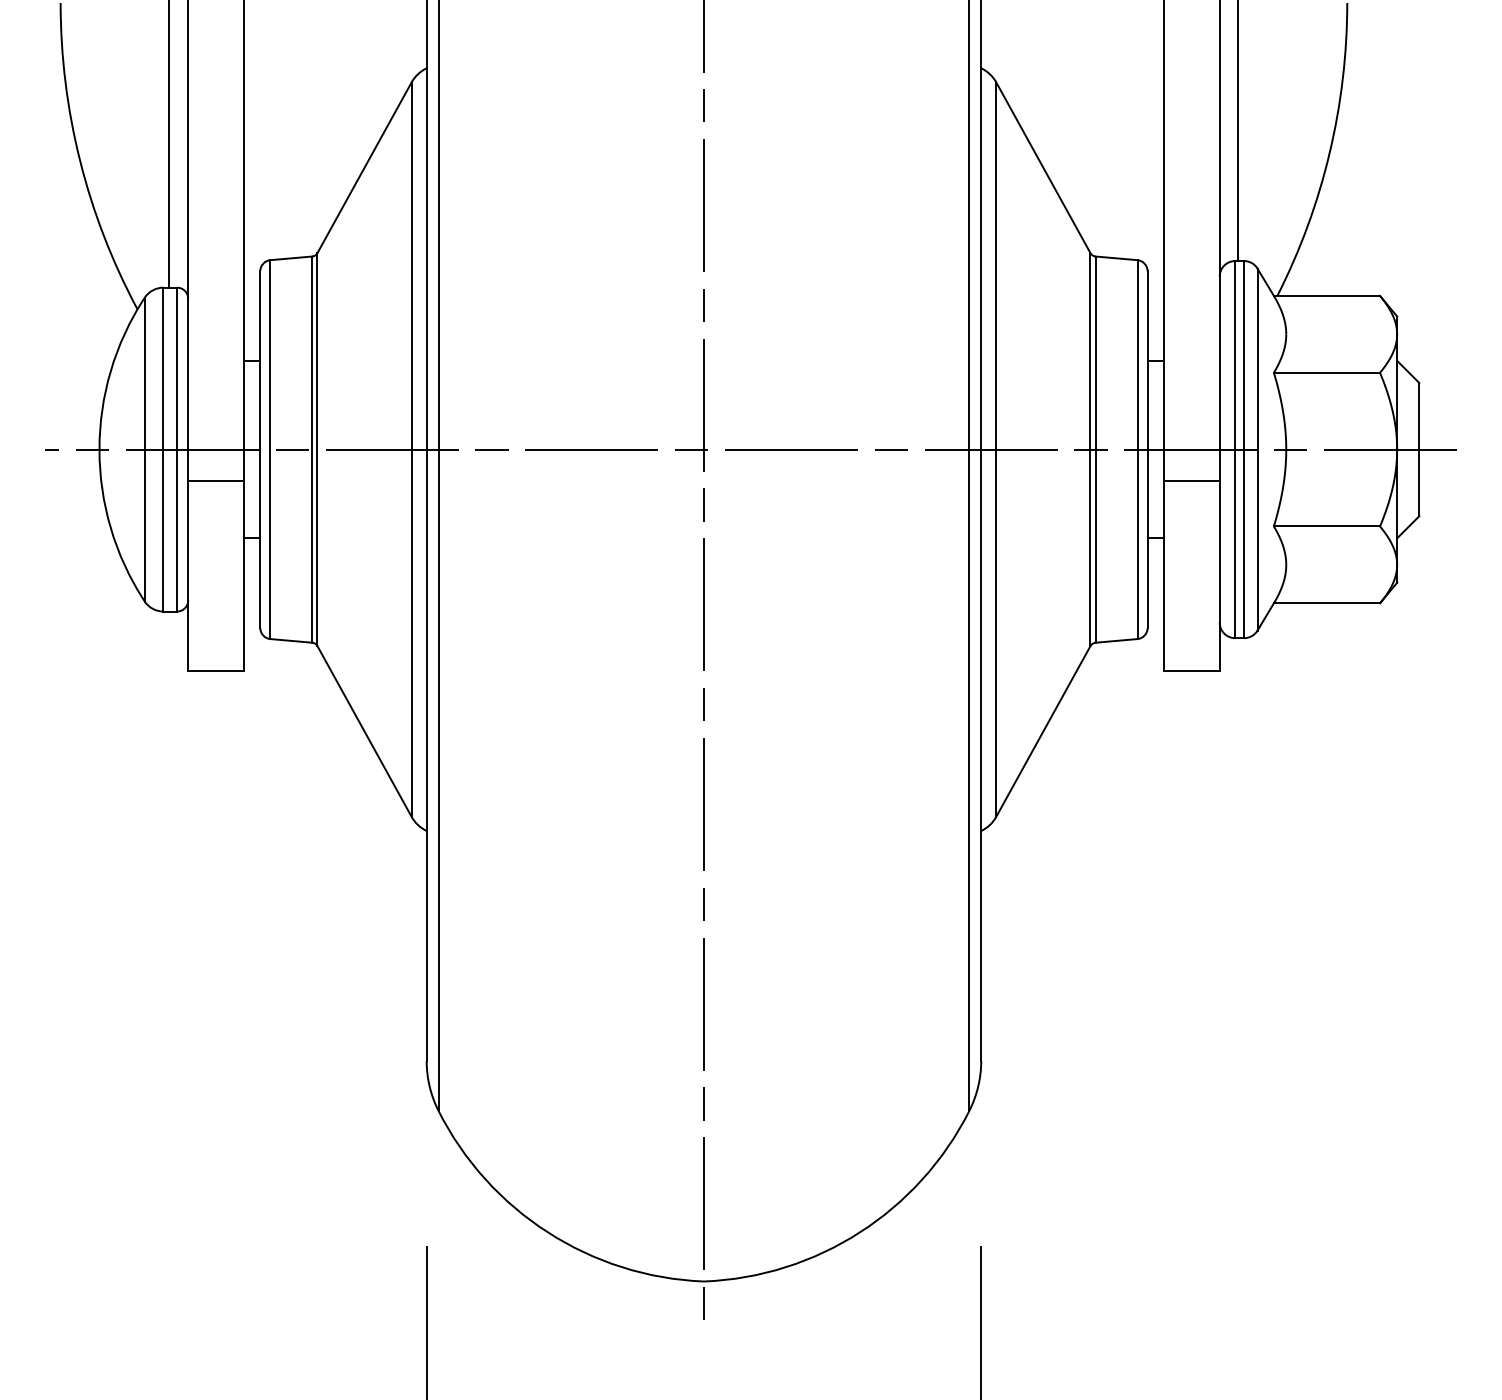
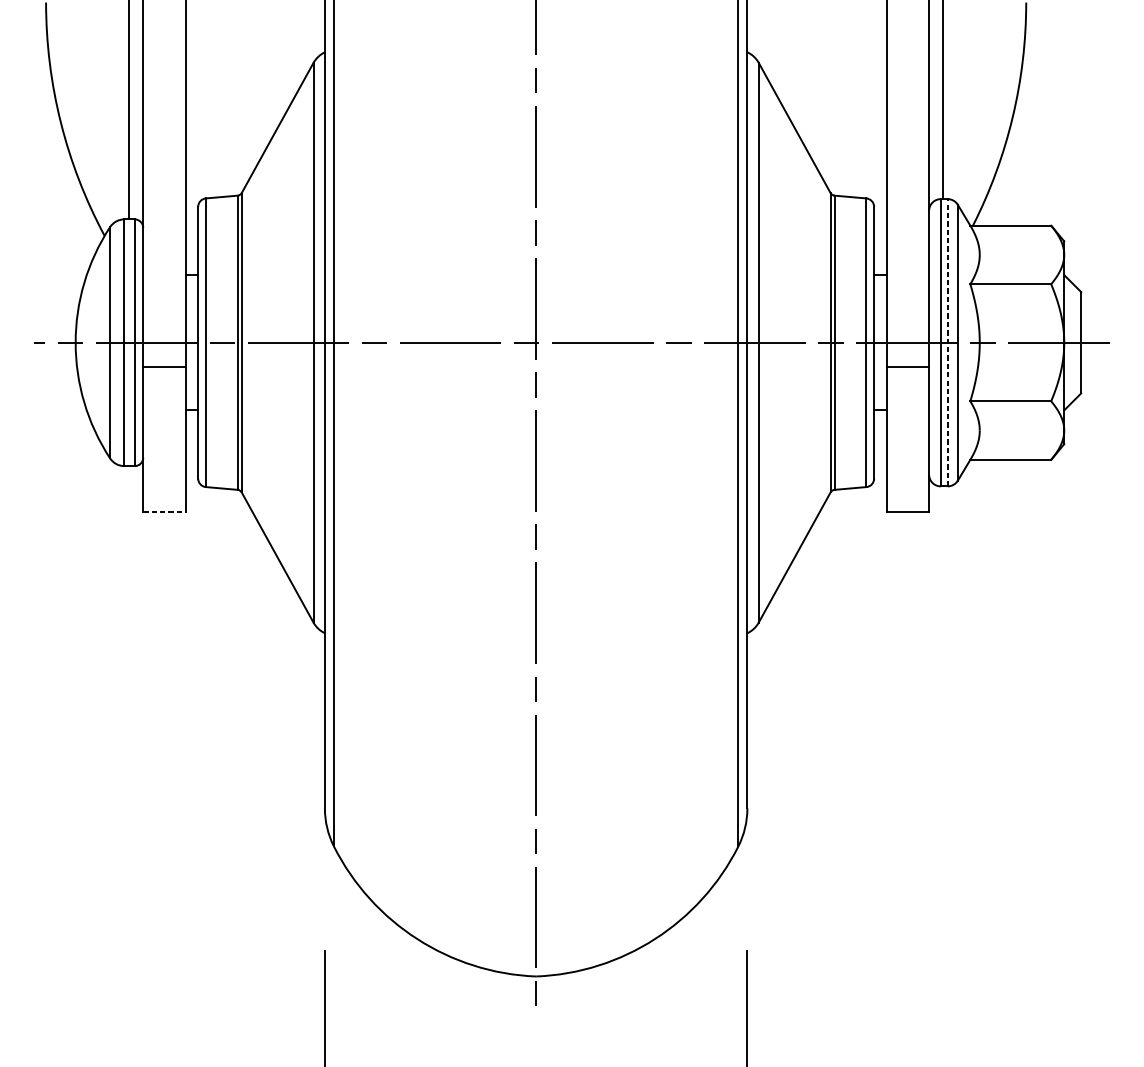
line: (1244, 449) -> (947, 342), solid -> dashed
line: (215, 671) -> (164, 511), solid -> dashed

